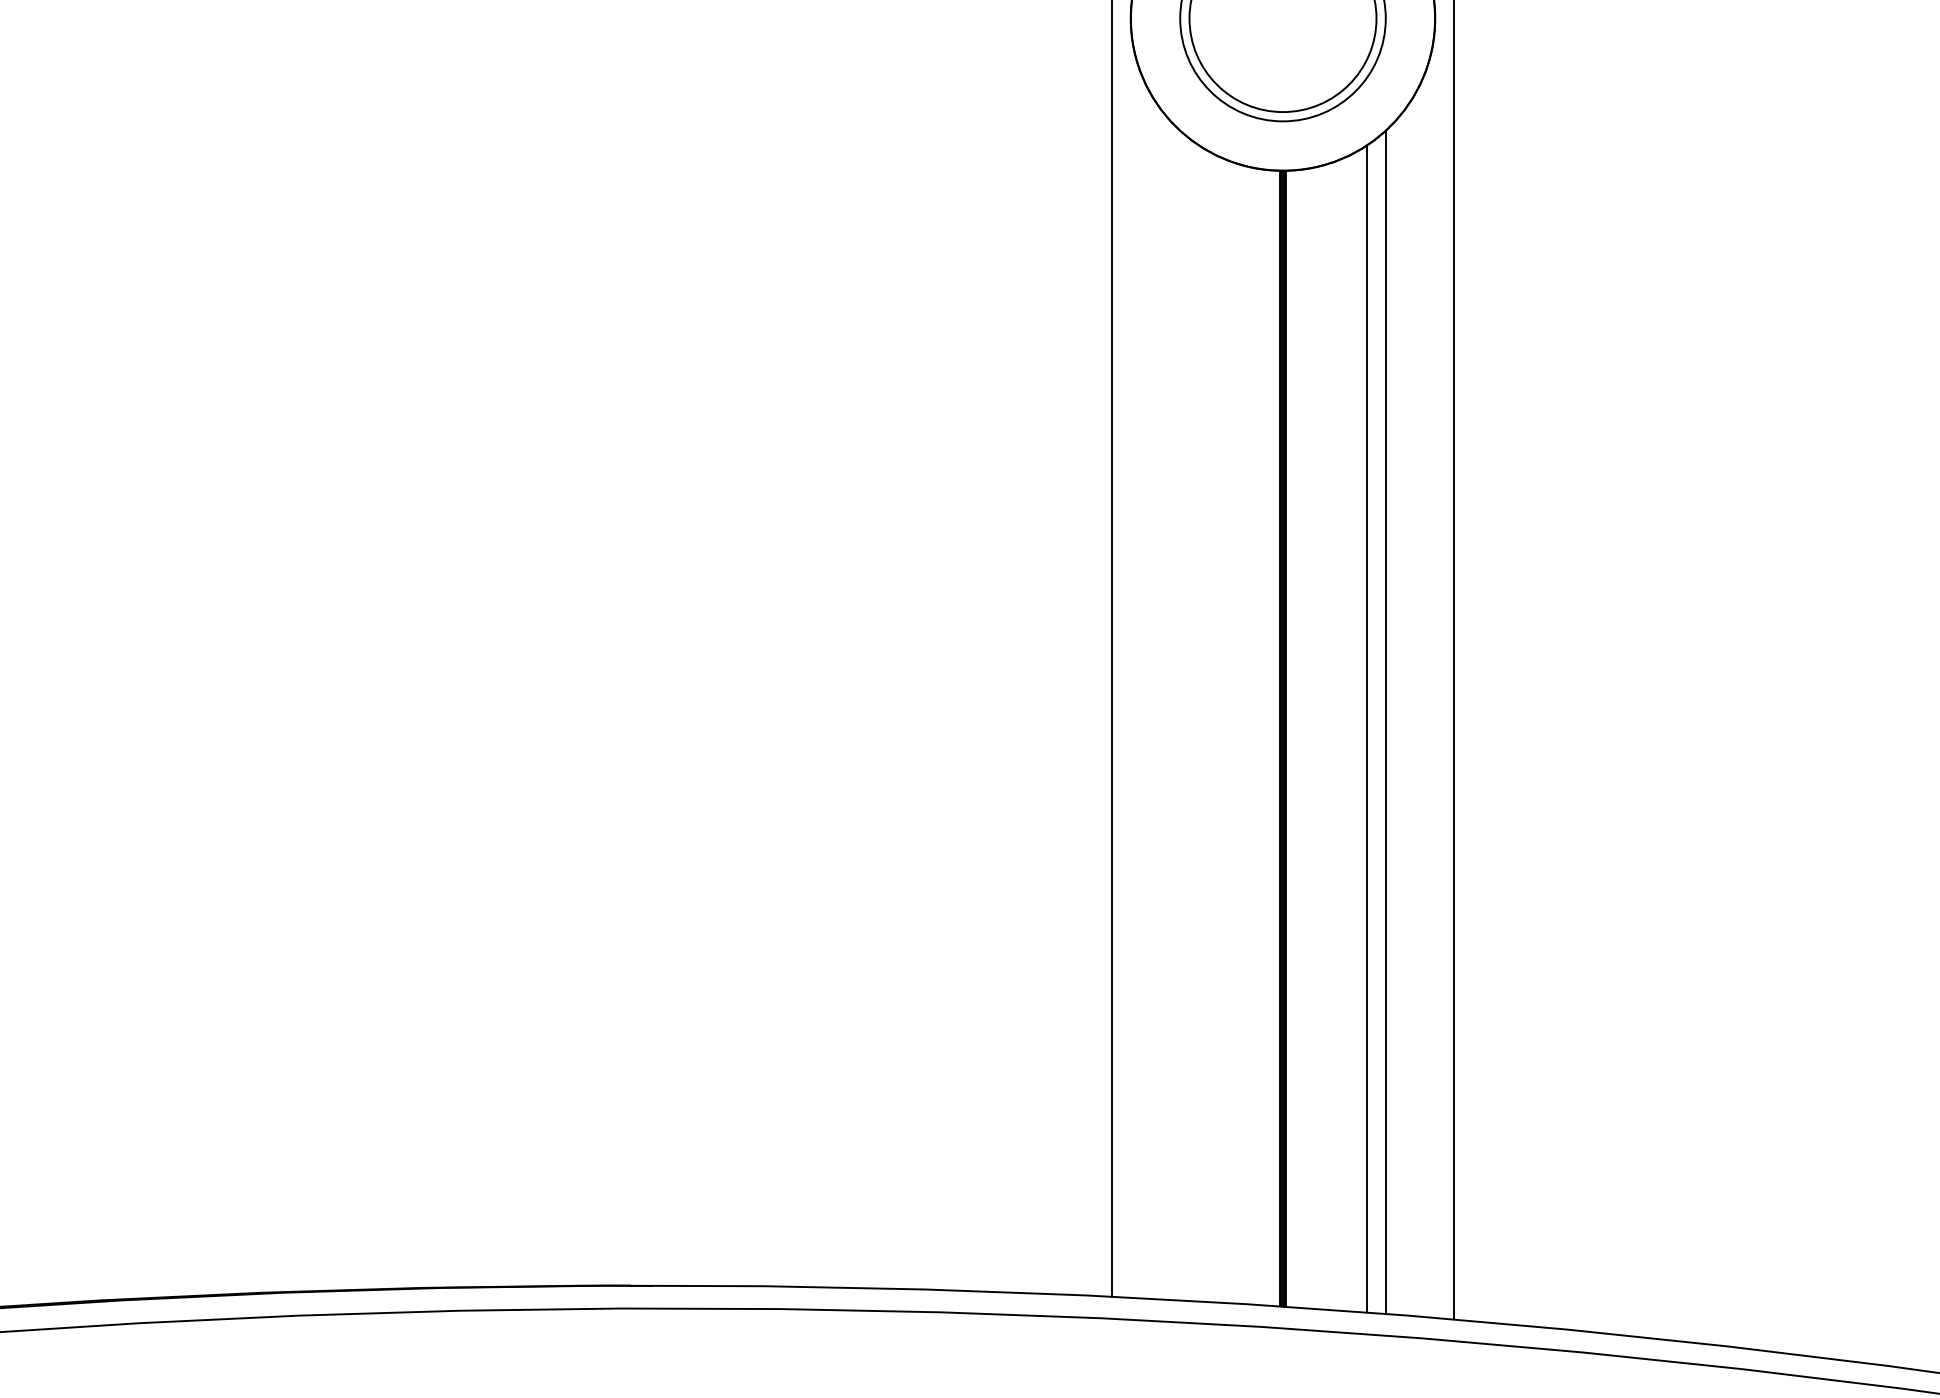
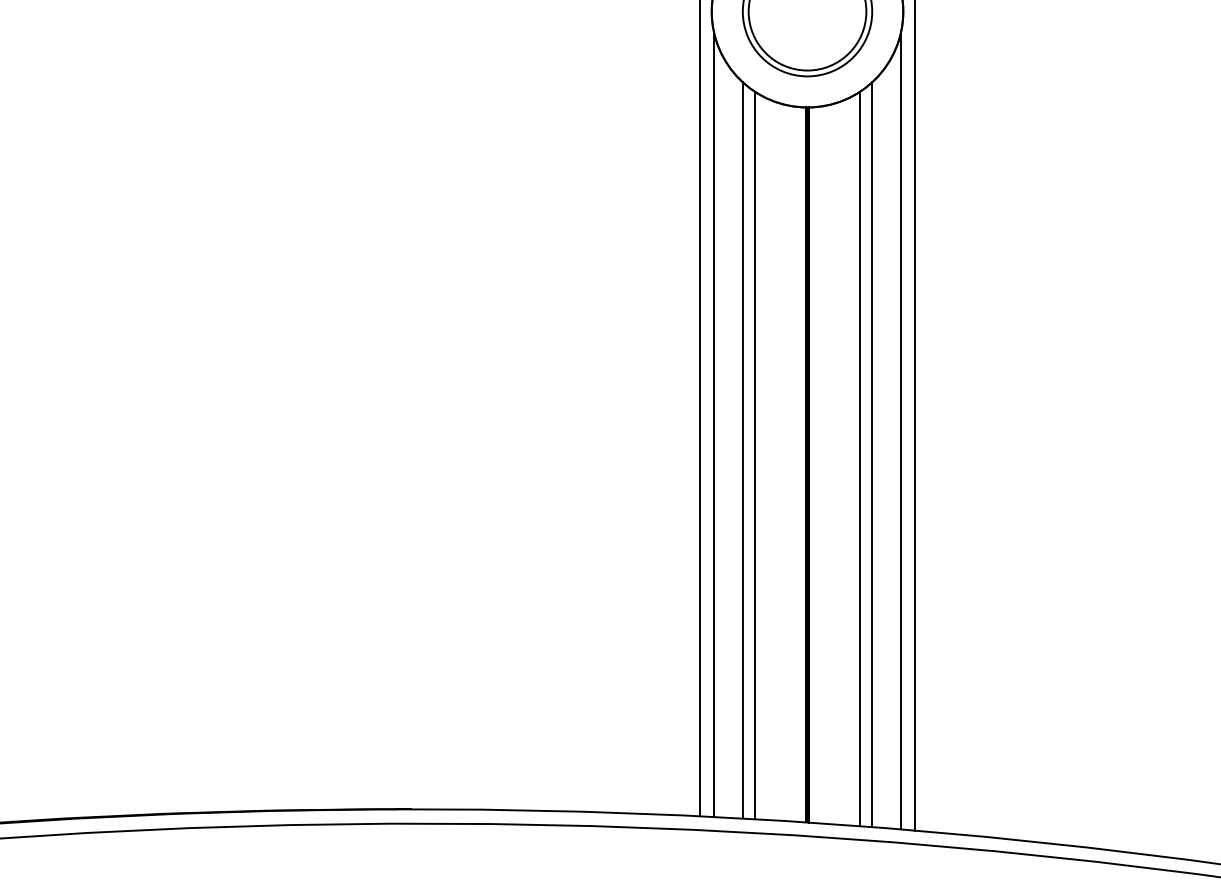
line: (1135, 674) -> (714, 424), added
line: (1430, 683) -> (900, 430), added
line: (1179, 715) -> (742, 450), added
line: (1198, 723) -> (754, 455), added

